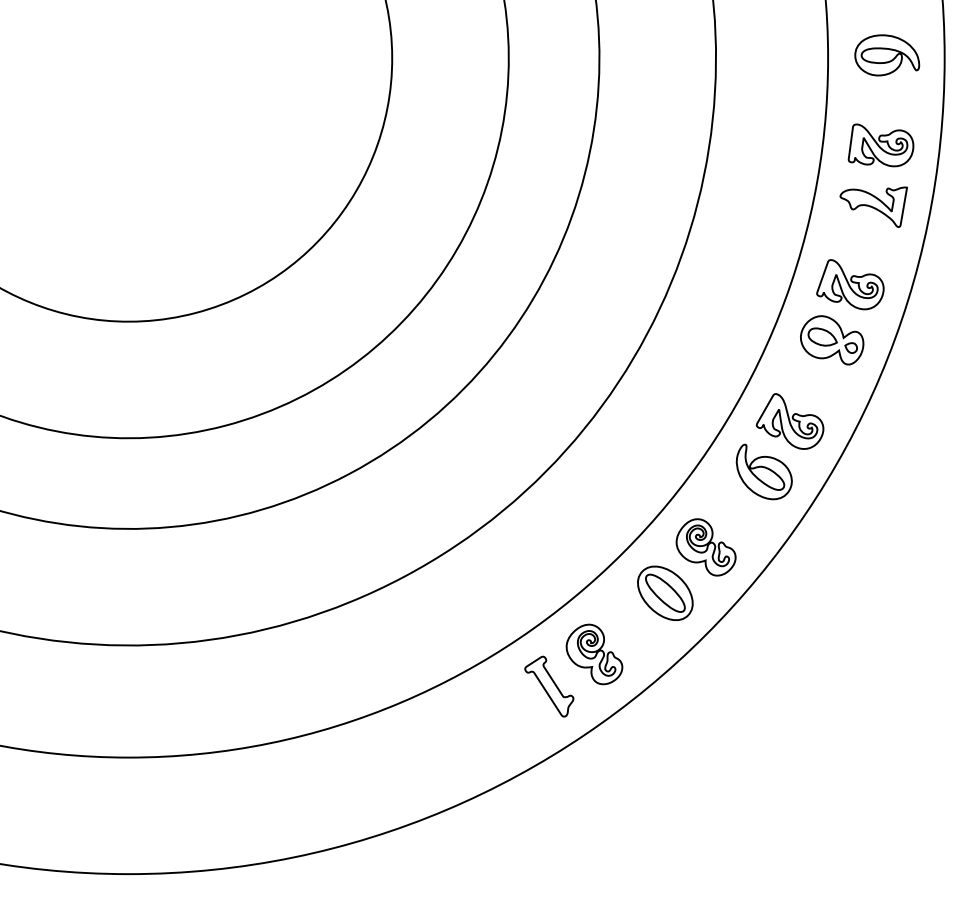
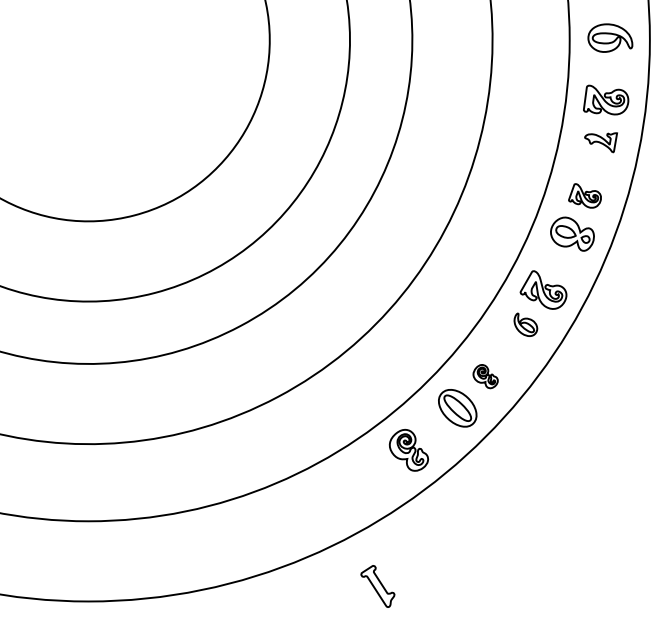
part: (872, 207) -> (600, 142), size x0.7
part: (849, 284) -> (584, 195), size x0.7
part: (763, 471) -> (525, 324), size x0.6
part: (705, 547) -> (485, 376), size x0.6
part: (548, 686) -> (377, 586), moved

